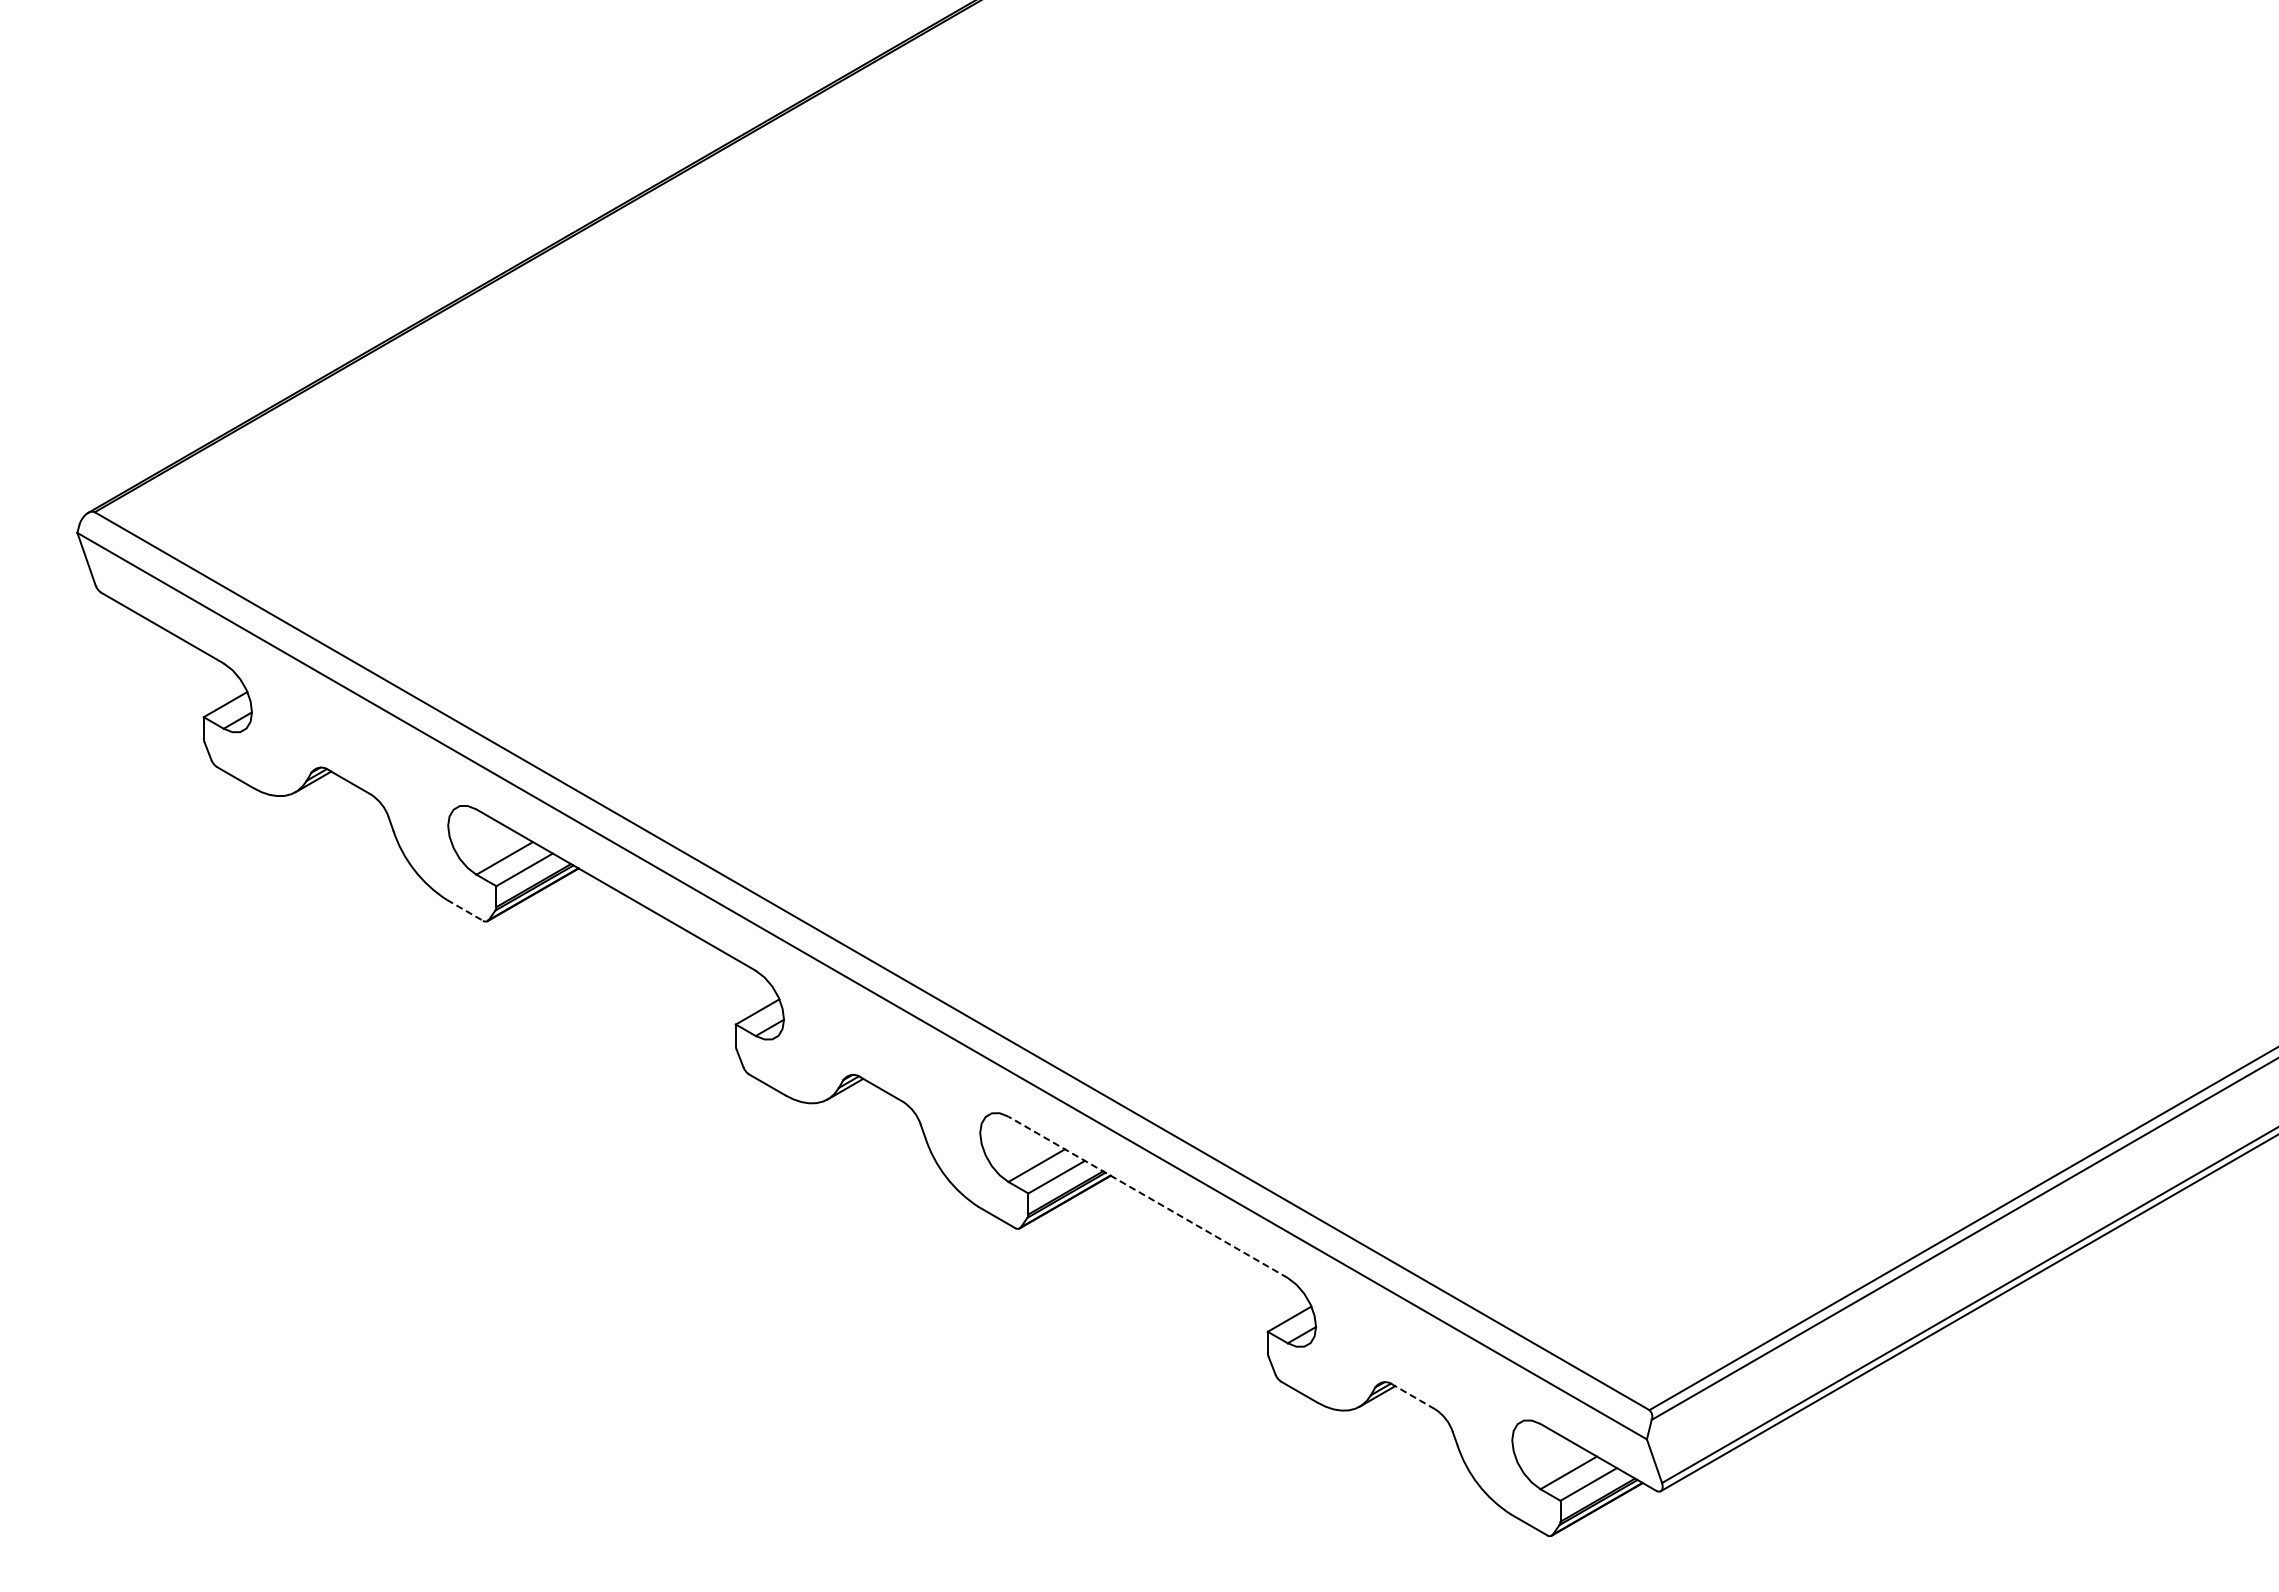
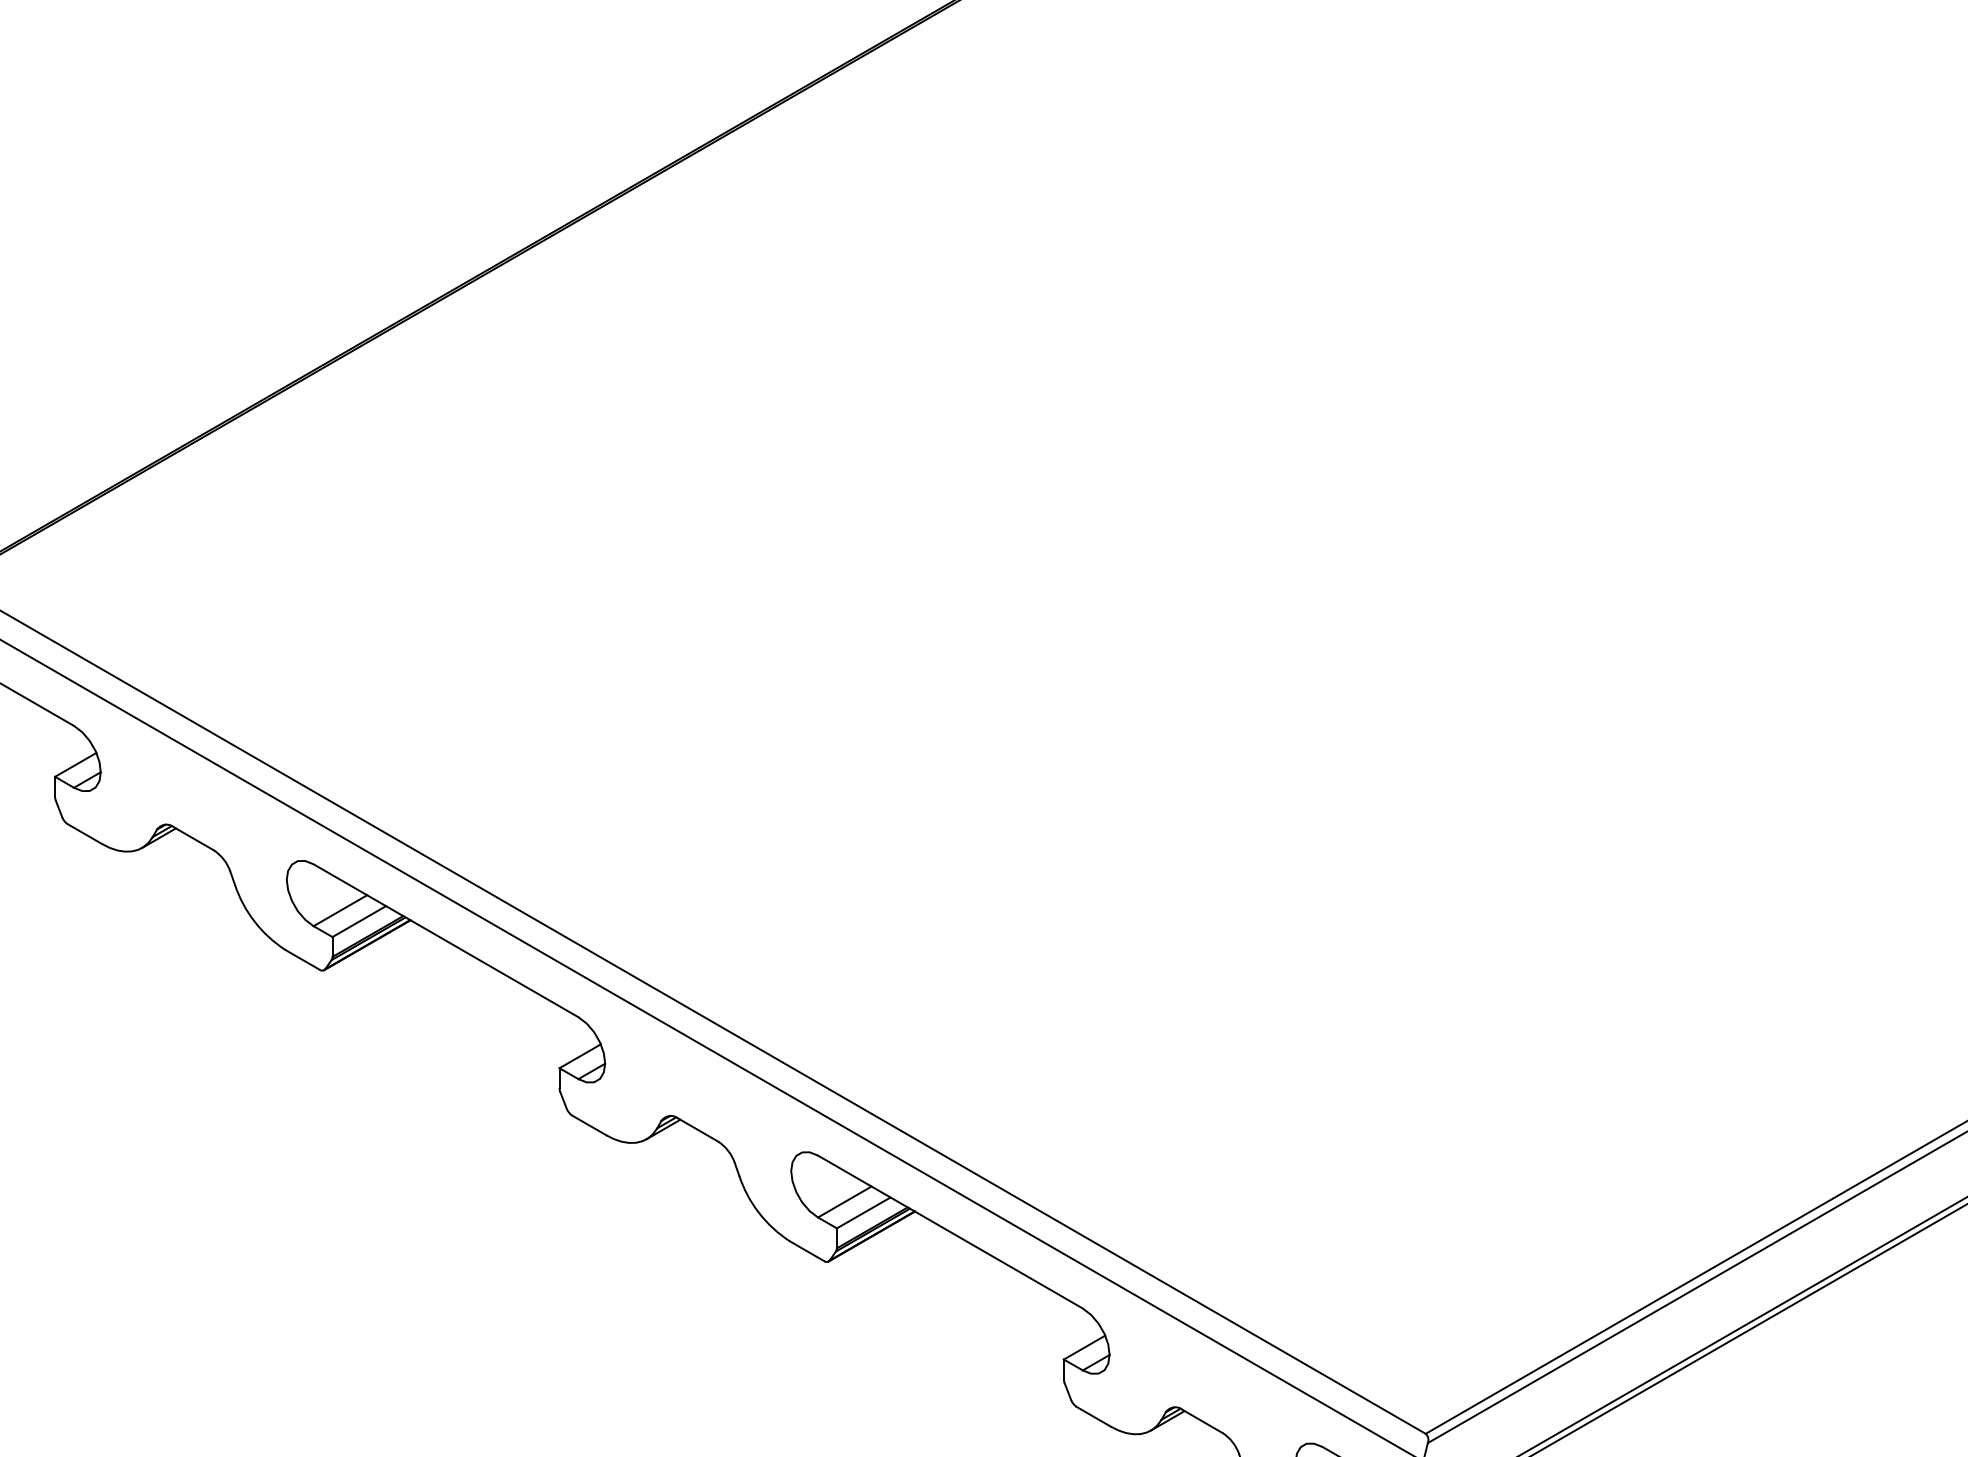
line: (464, 910) -> (302, 960), dashed -> solid
line: (1147, 1197) -> (949, 1232), dashed -> solid
line: (1413, 1396) -> (1202, 1420), dashed -> solid

